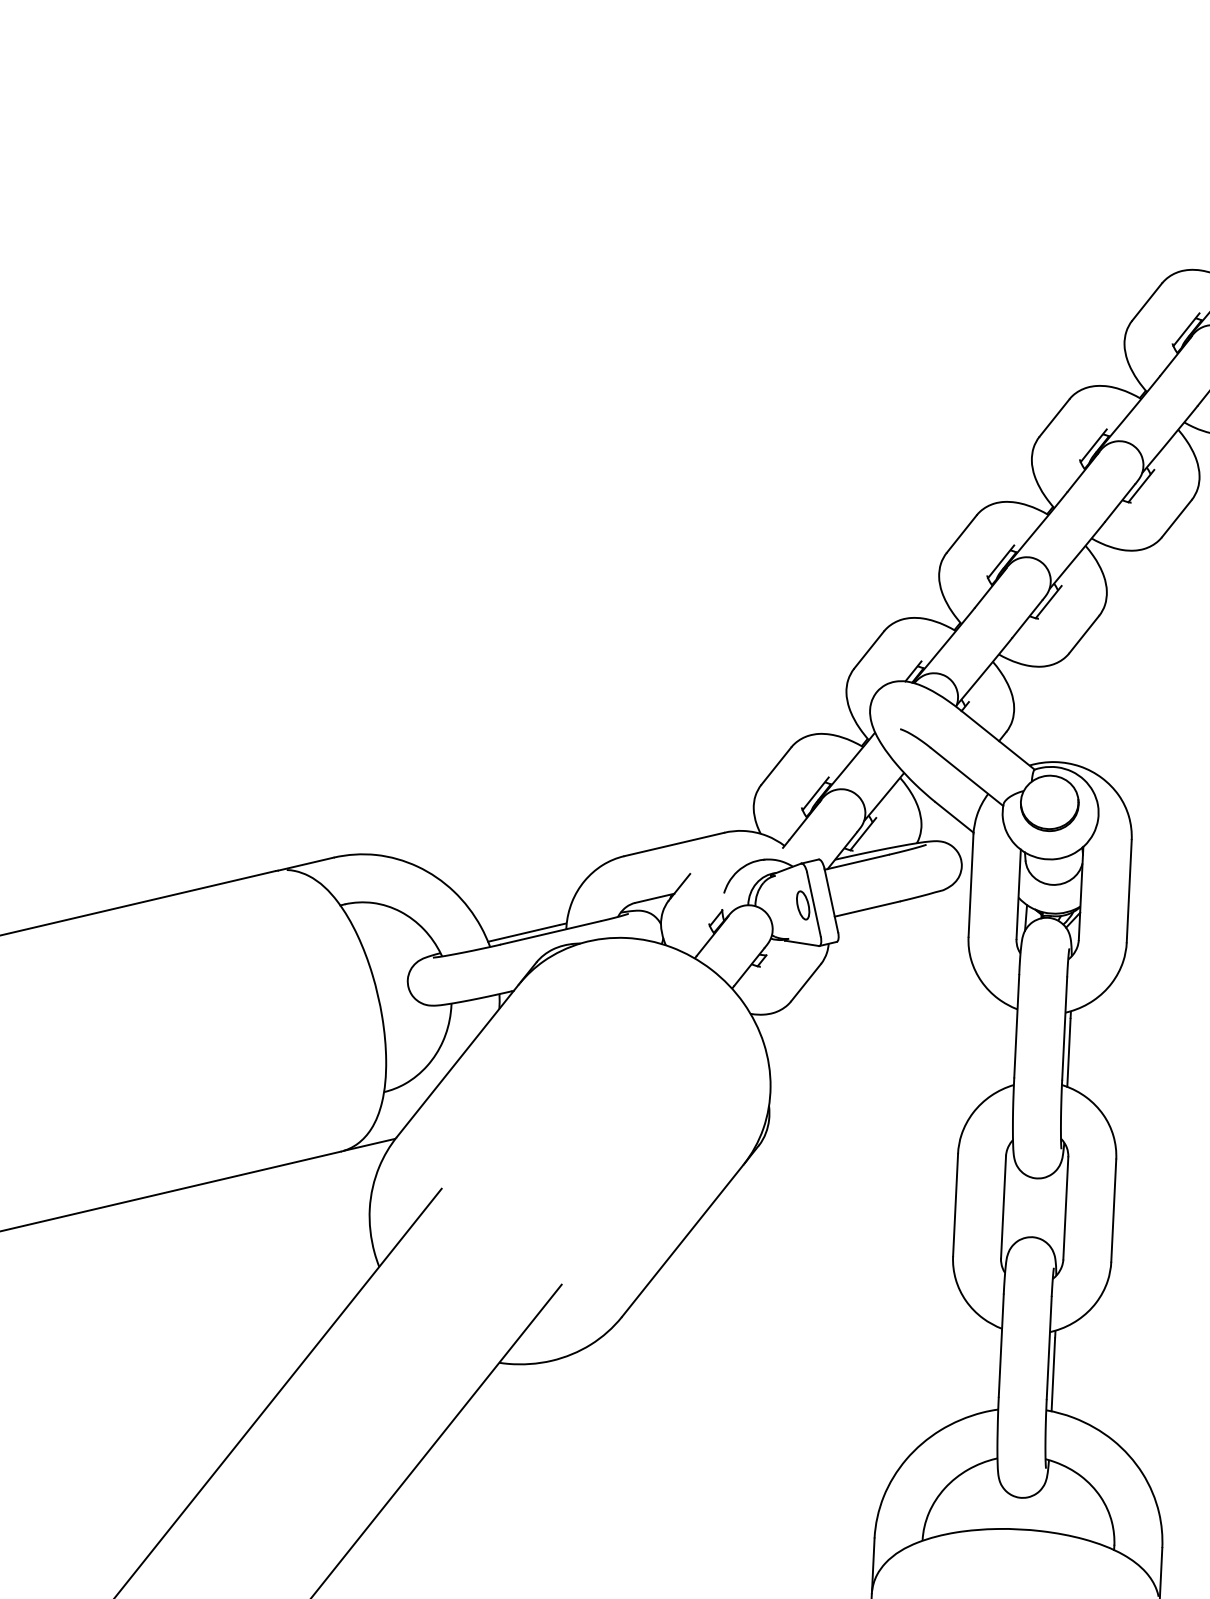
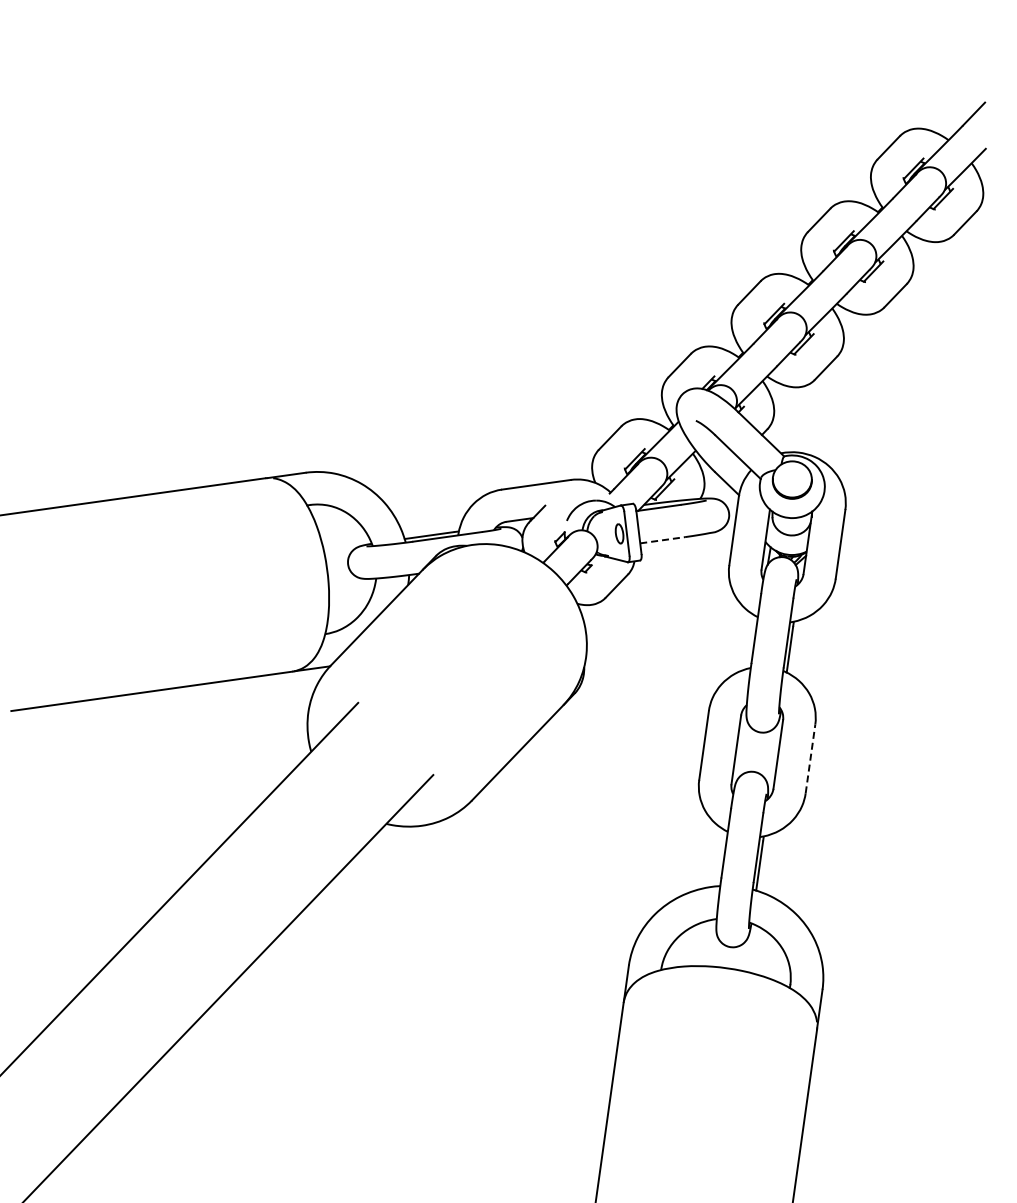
line: (867, 909) -> (662, 540), solid -> dashed
line: (1113, 1209) -> (810, 758), solid -> dashed

